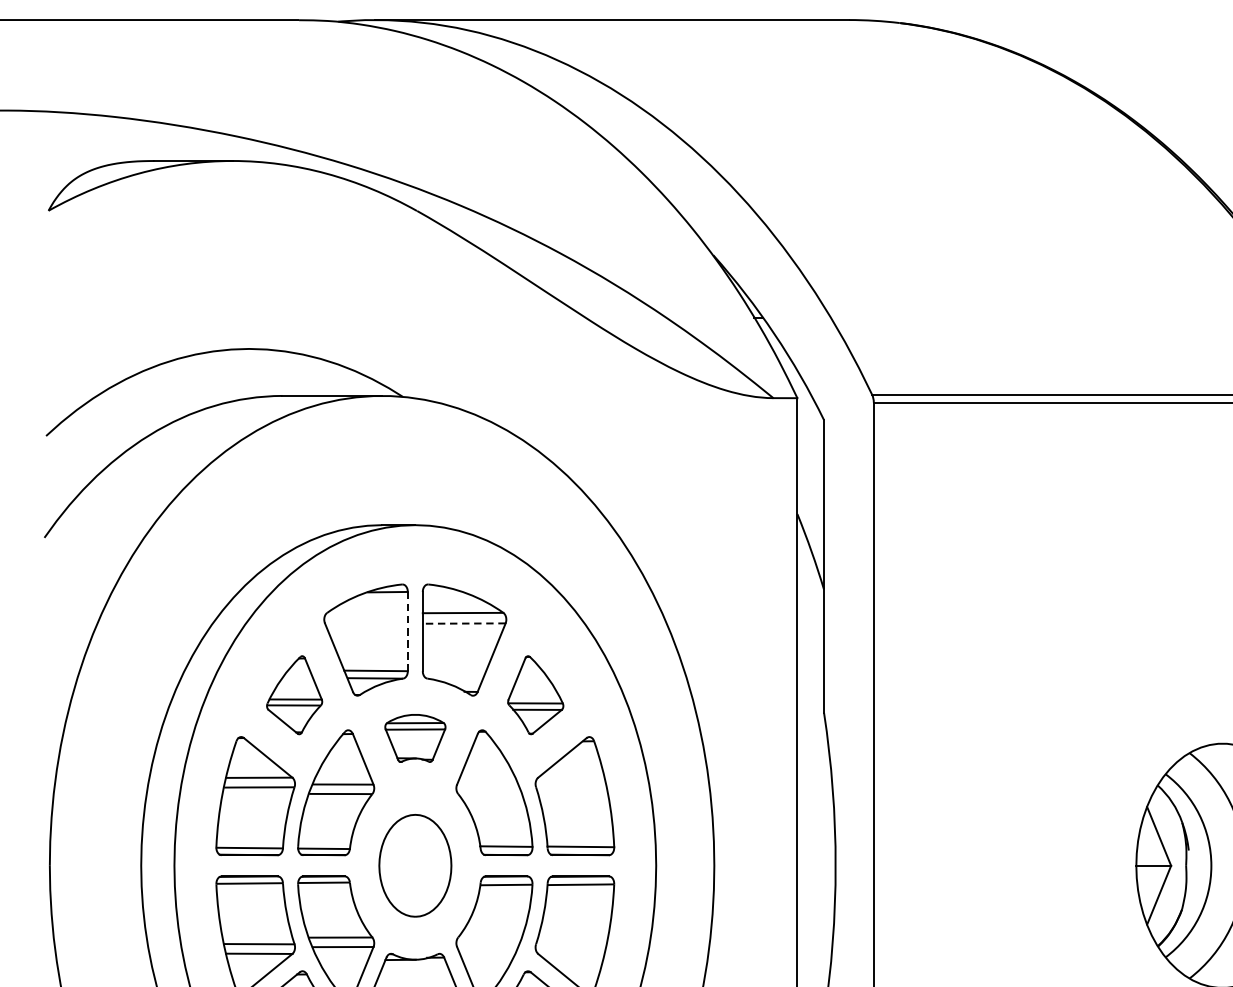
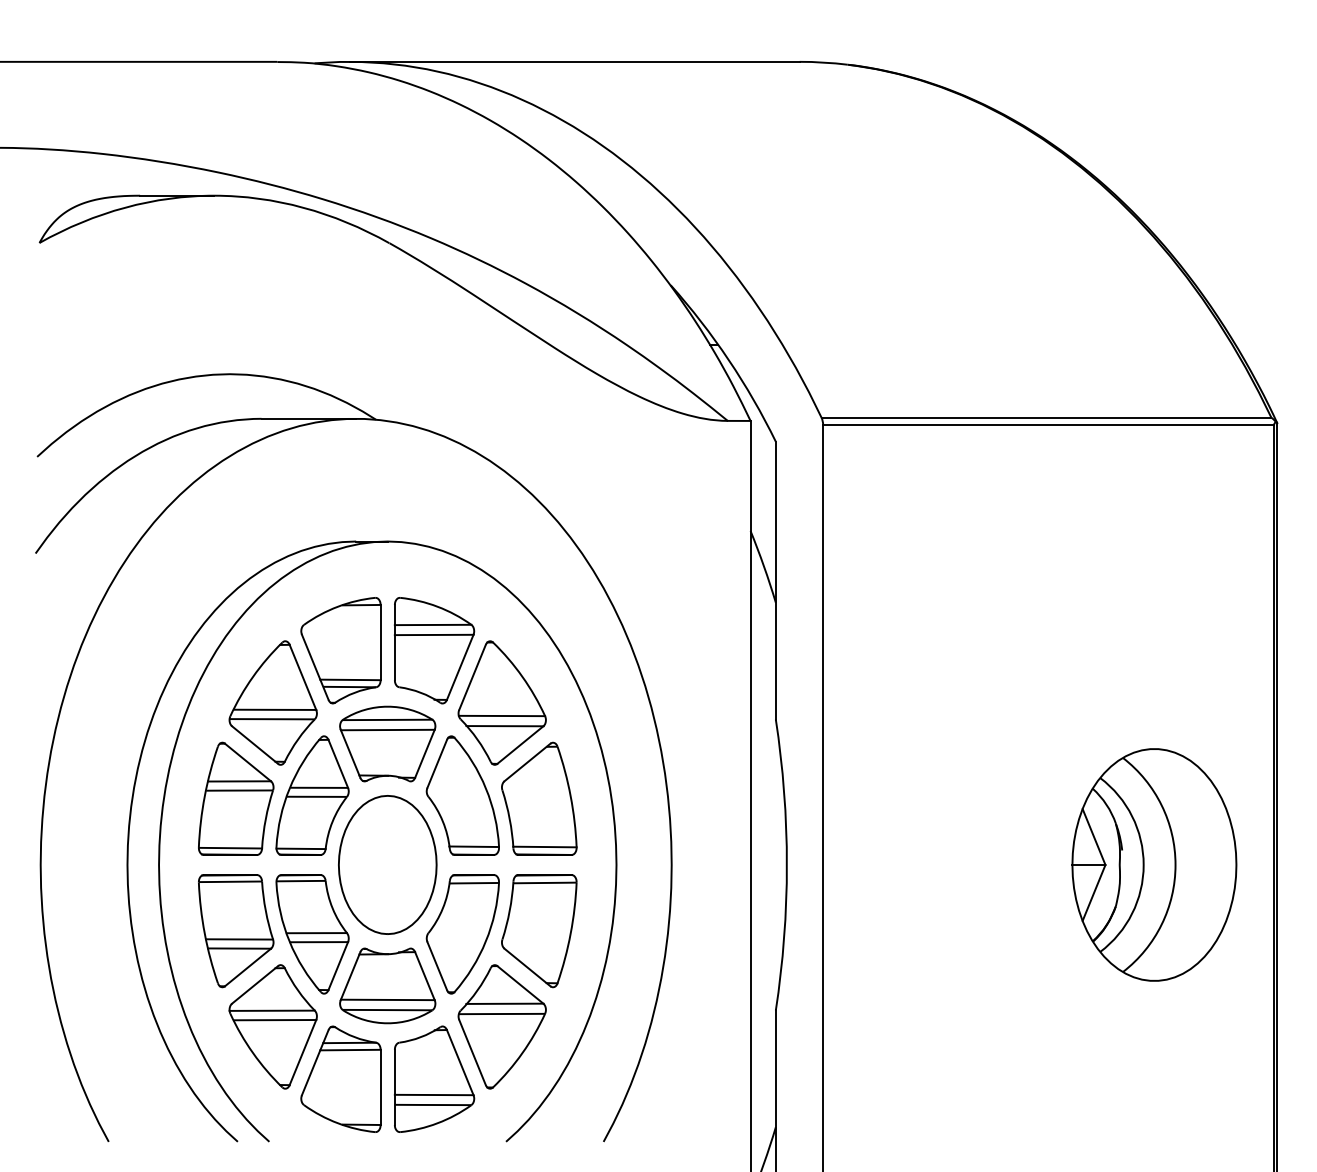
line: (463, 623) -> (433, 634), dashed -> solid
line: (407, 631) -> (380, 642), dashed -> solid
part: (293, 694) -> (272, 702), size x1.67
part: (535, 694) -> (501, 702), size x1.67
part: (415, 737) -> (387, 743), size x1.67
part: (415, 865) -> (387, 864), size x1.43

